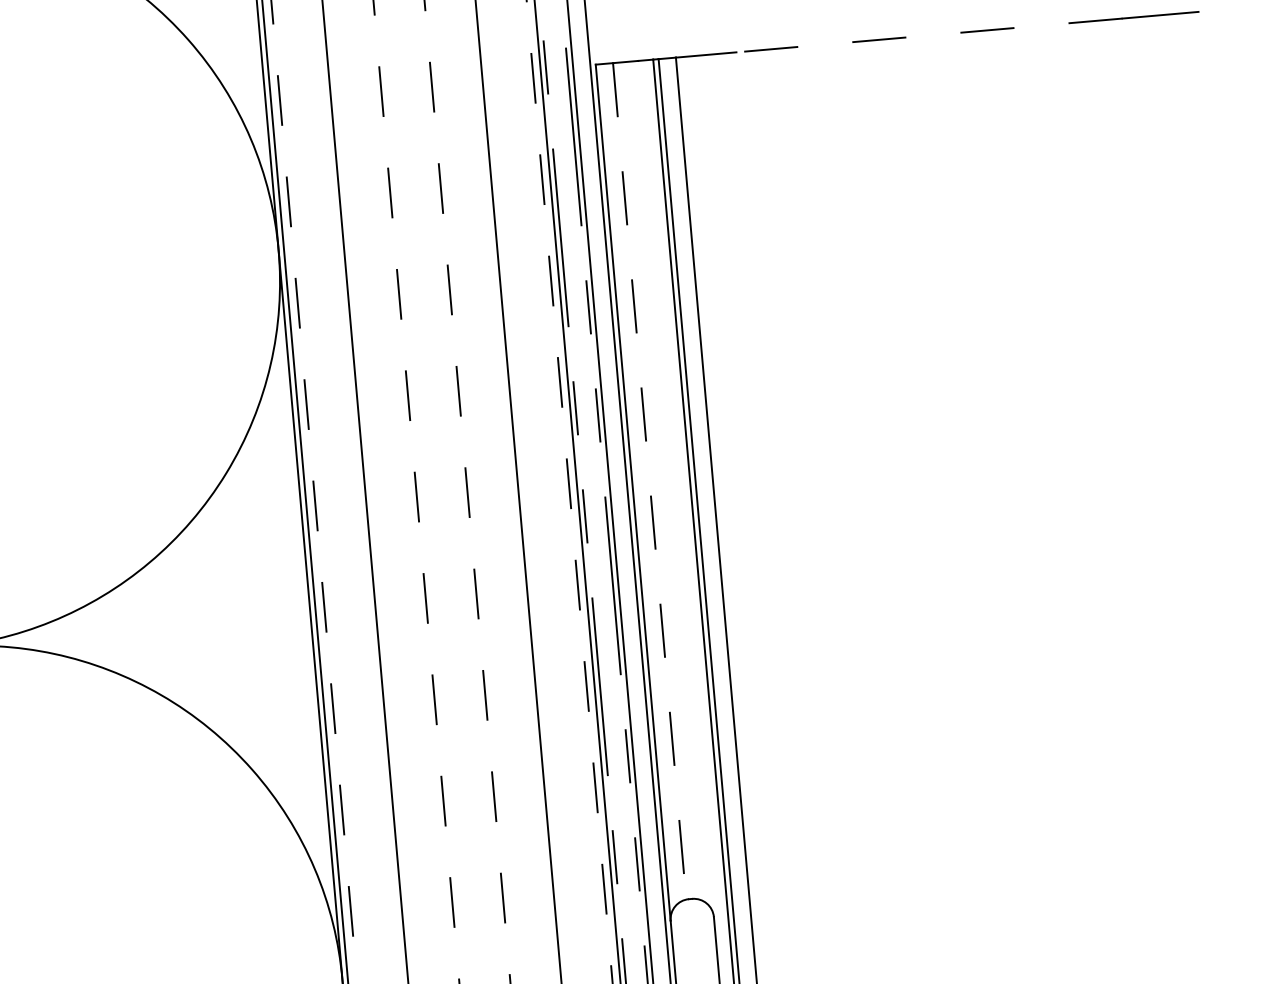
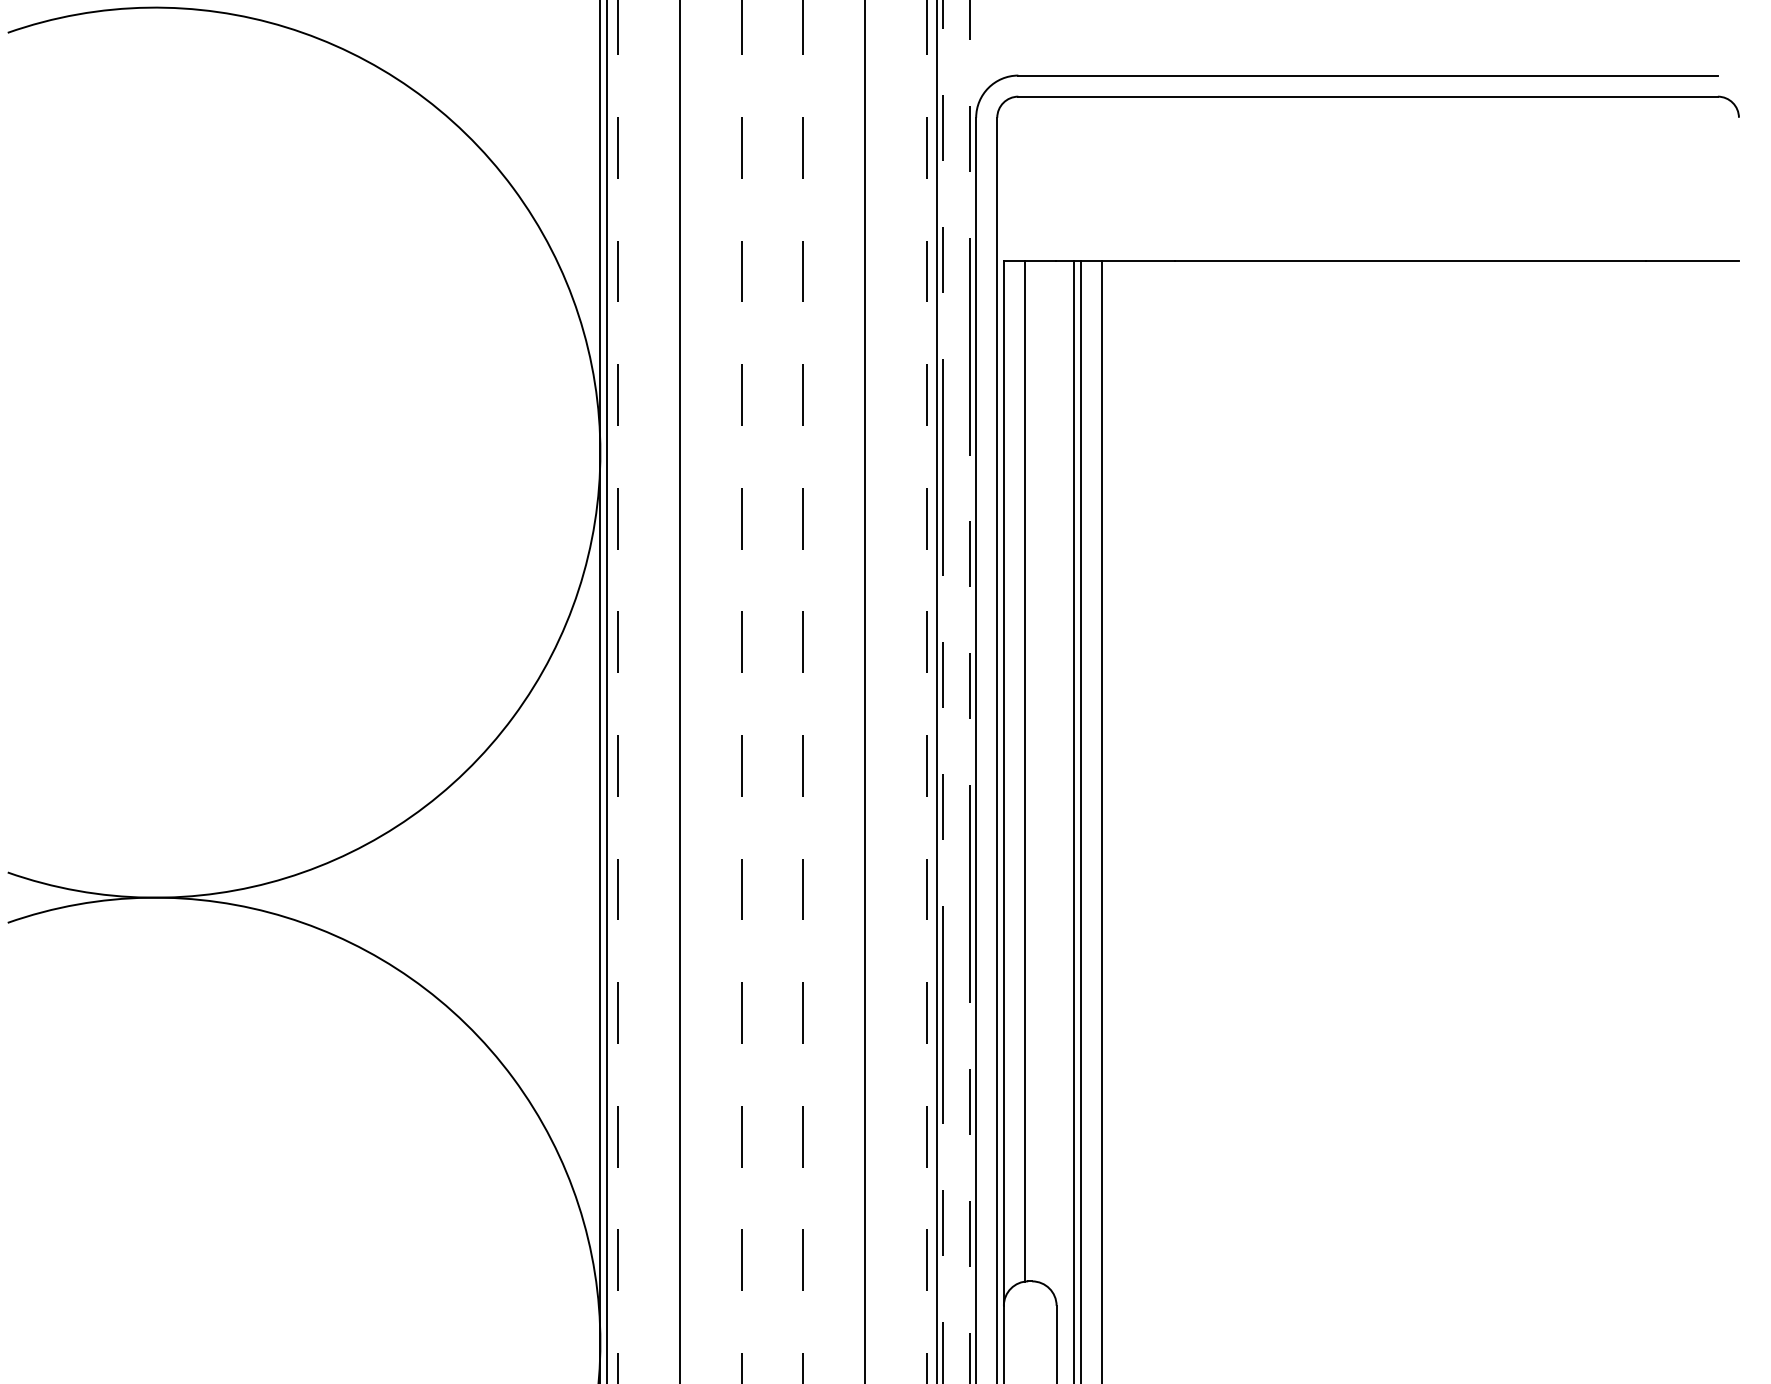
line: (929, 35) -> (1410, 261), dashed -> solid
line: (649, 482) -> (1024, 772), dashed -> solid

